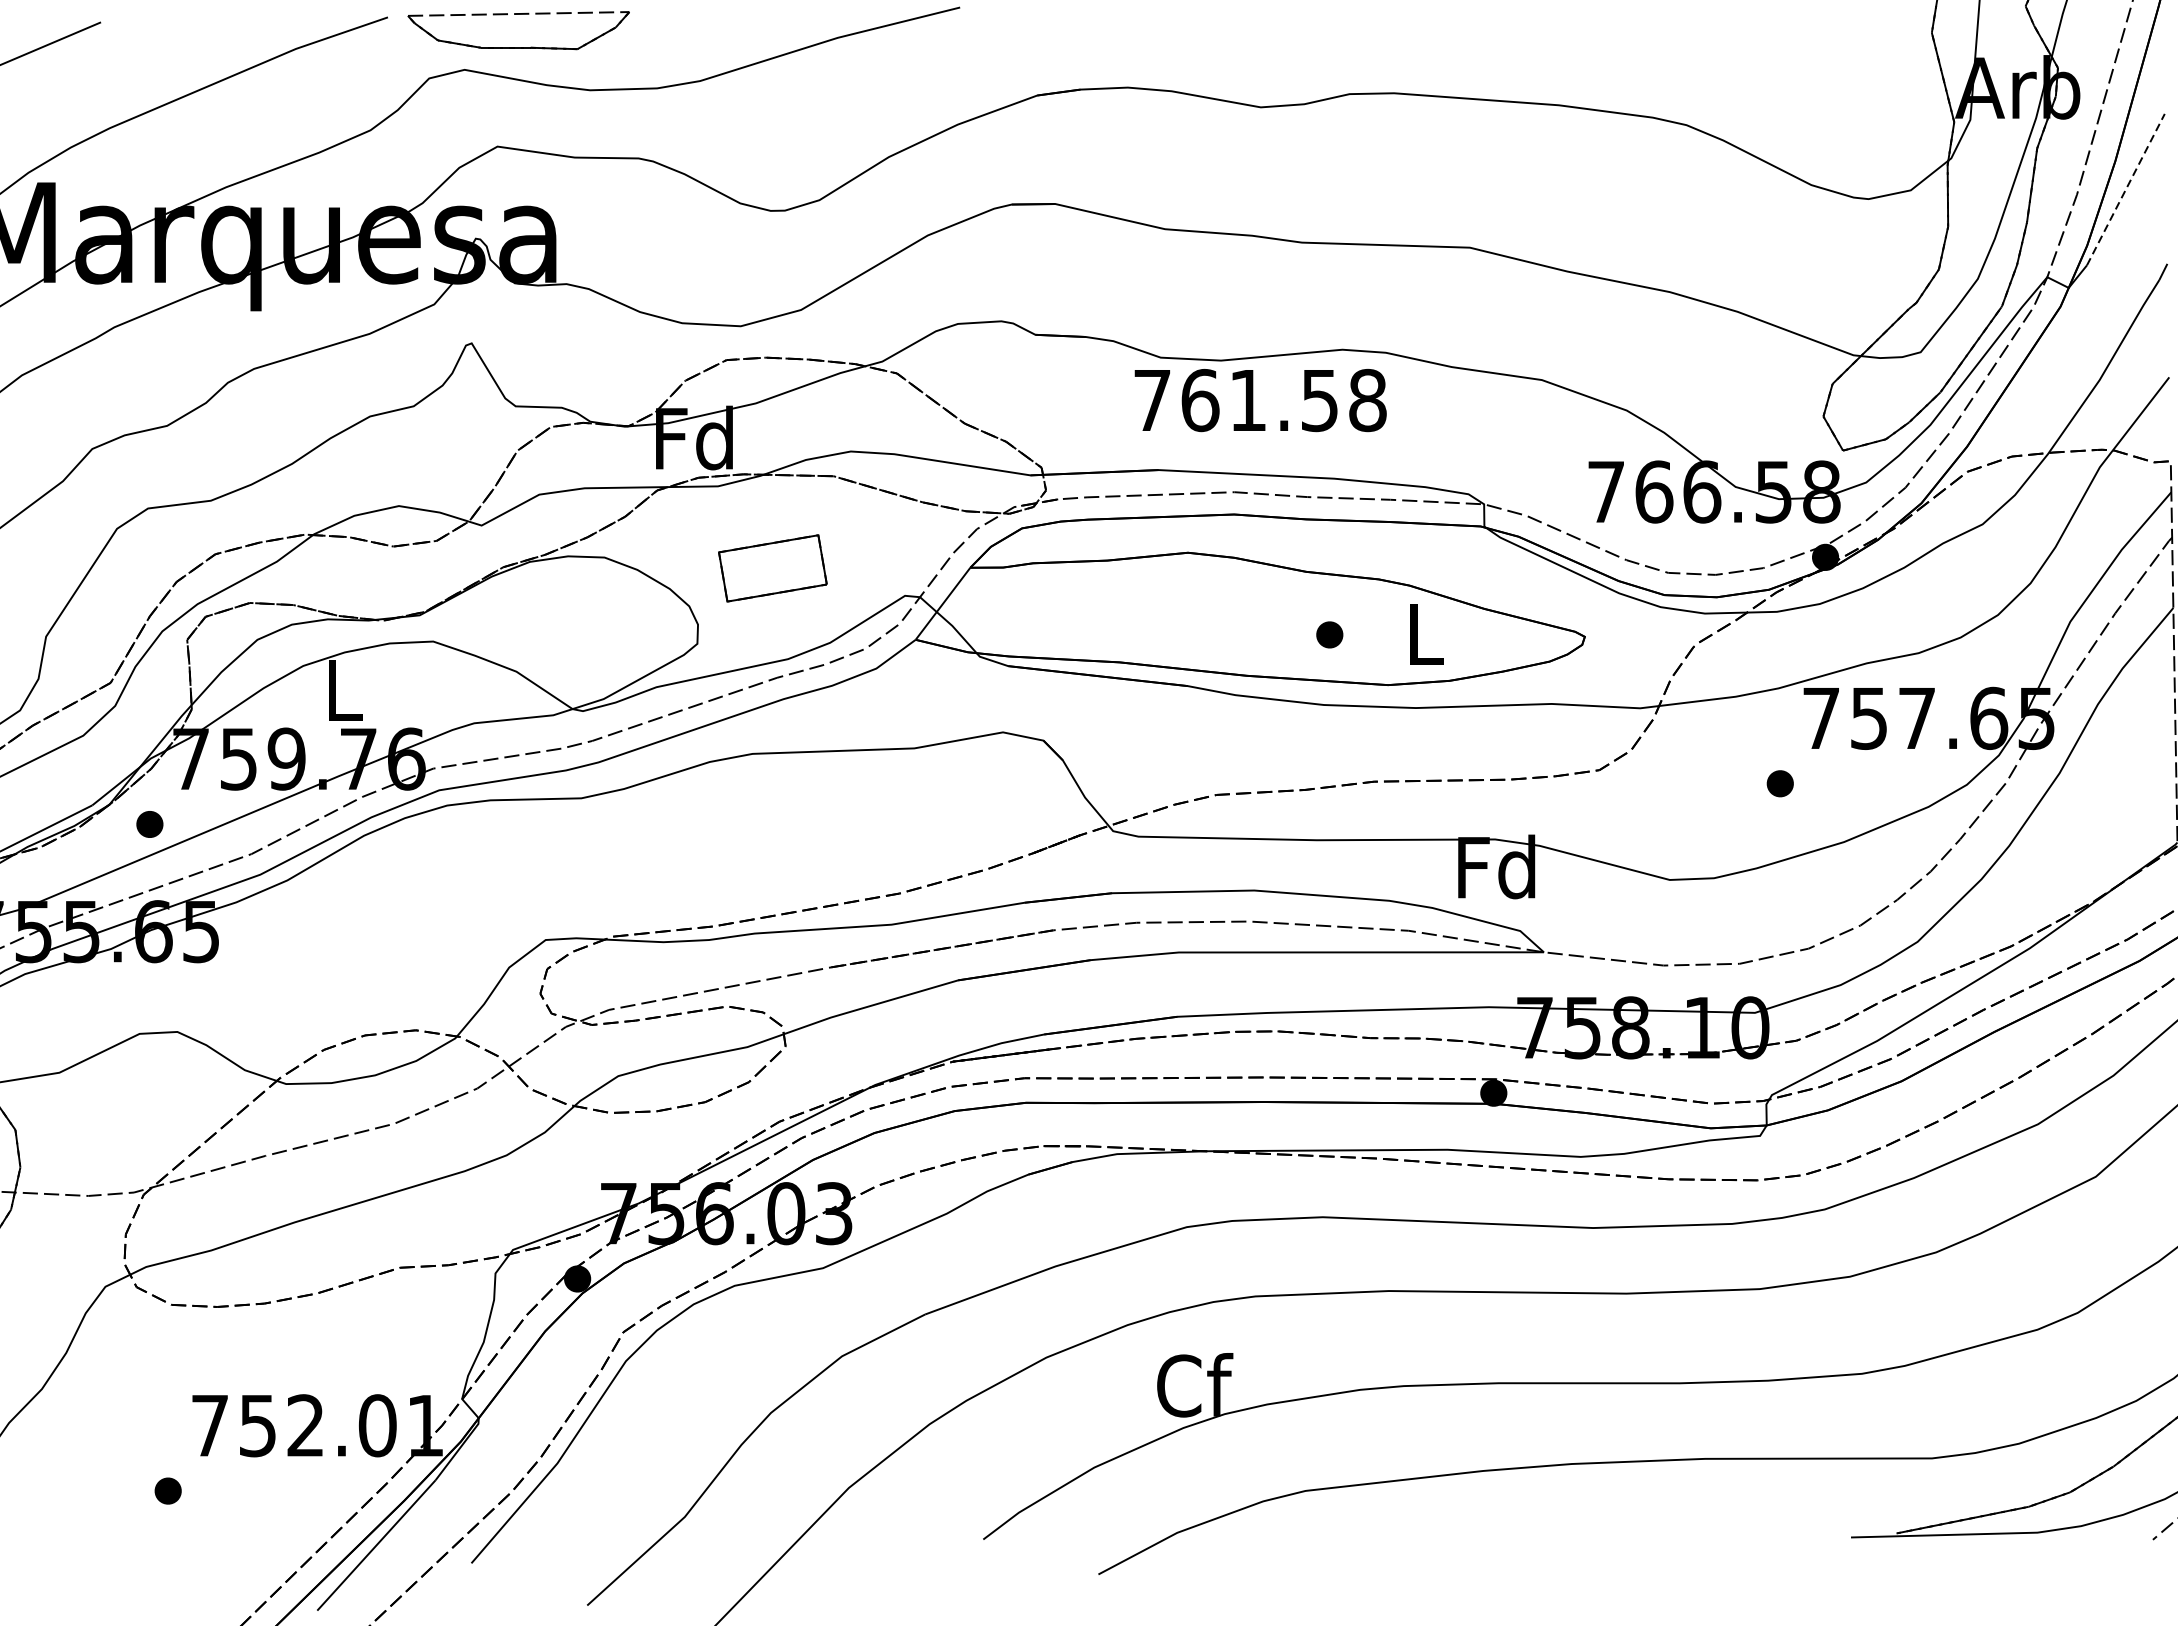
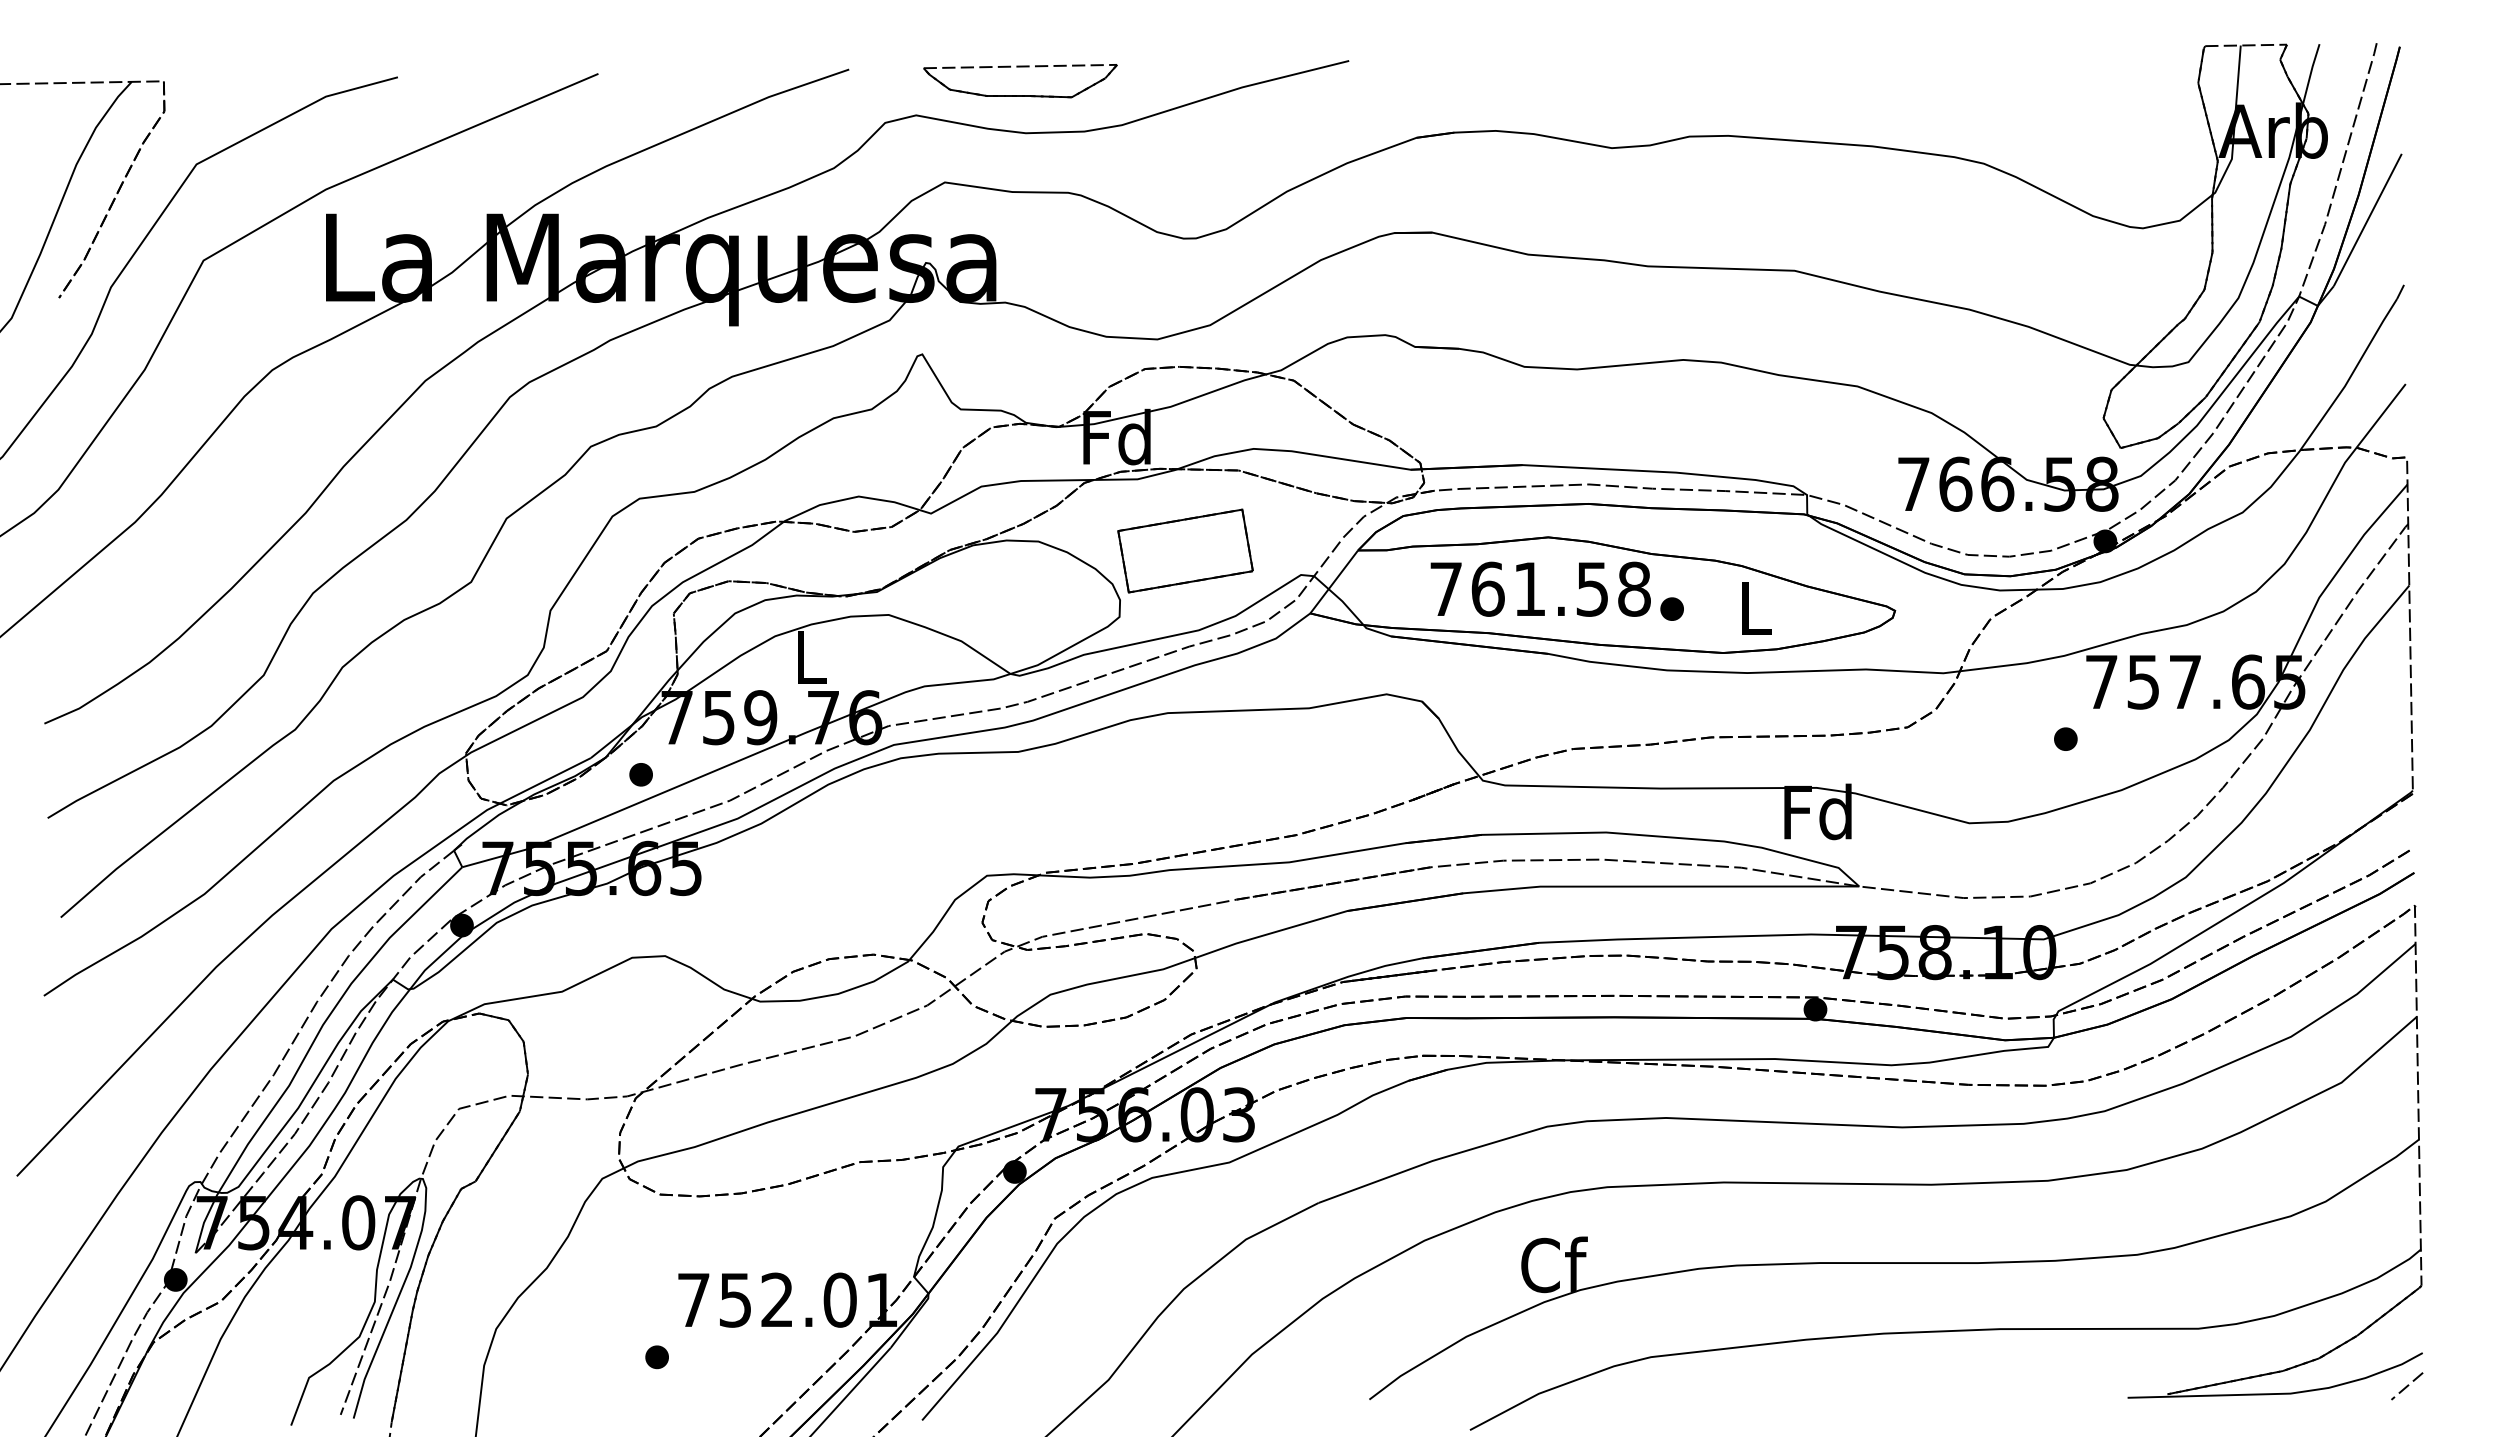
part: (518, 15) -> (1020, 67), moved
line: (2126, 189) -> (2368, 219), dashed -> solid
text: (1260, 399) -> (1540, 588), moved
part: (772, 567) -> (1185, 550), size x1.43

